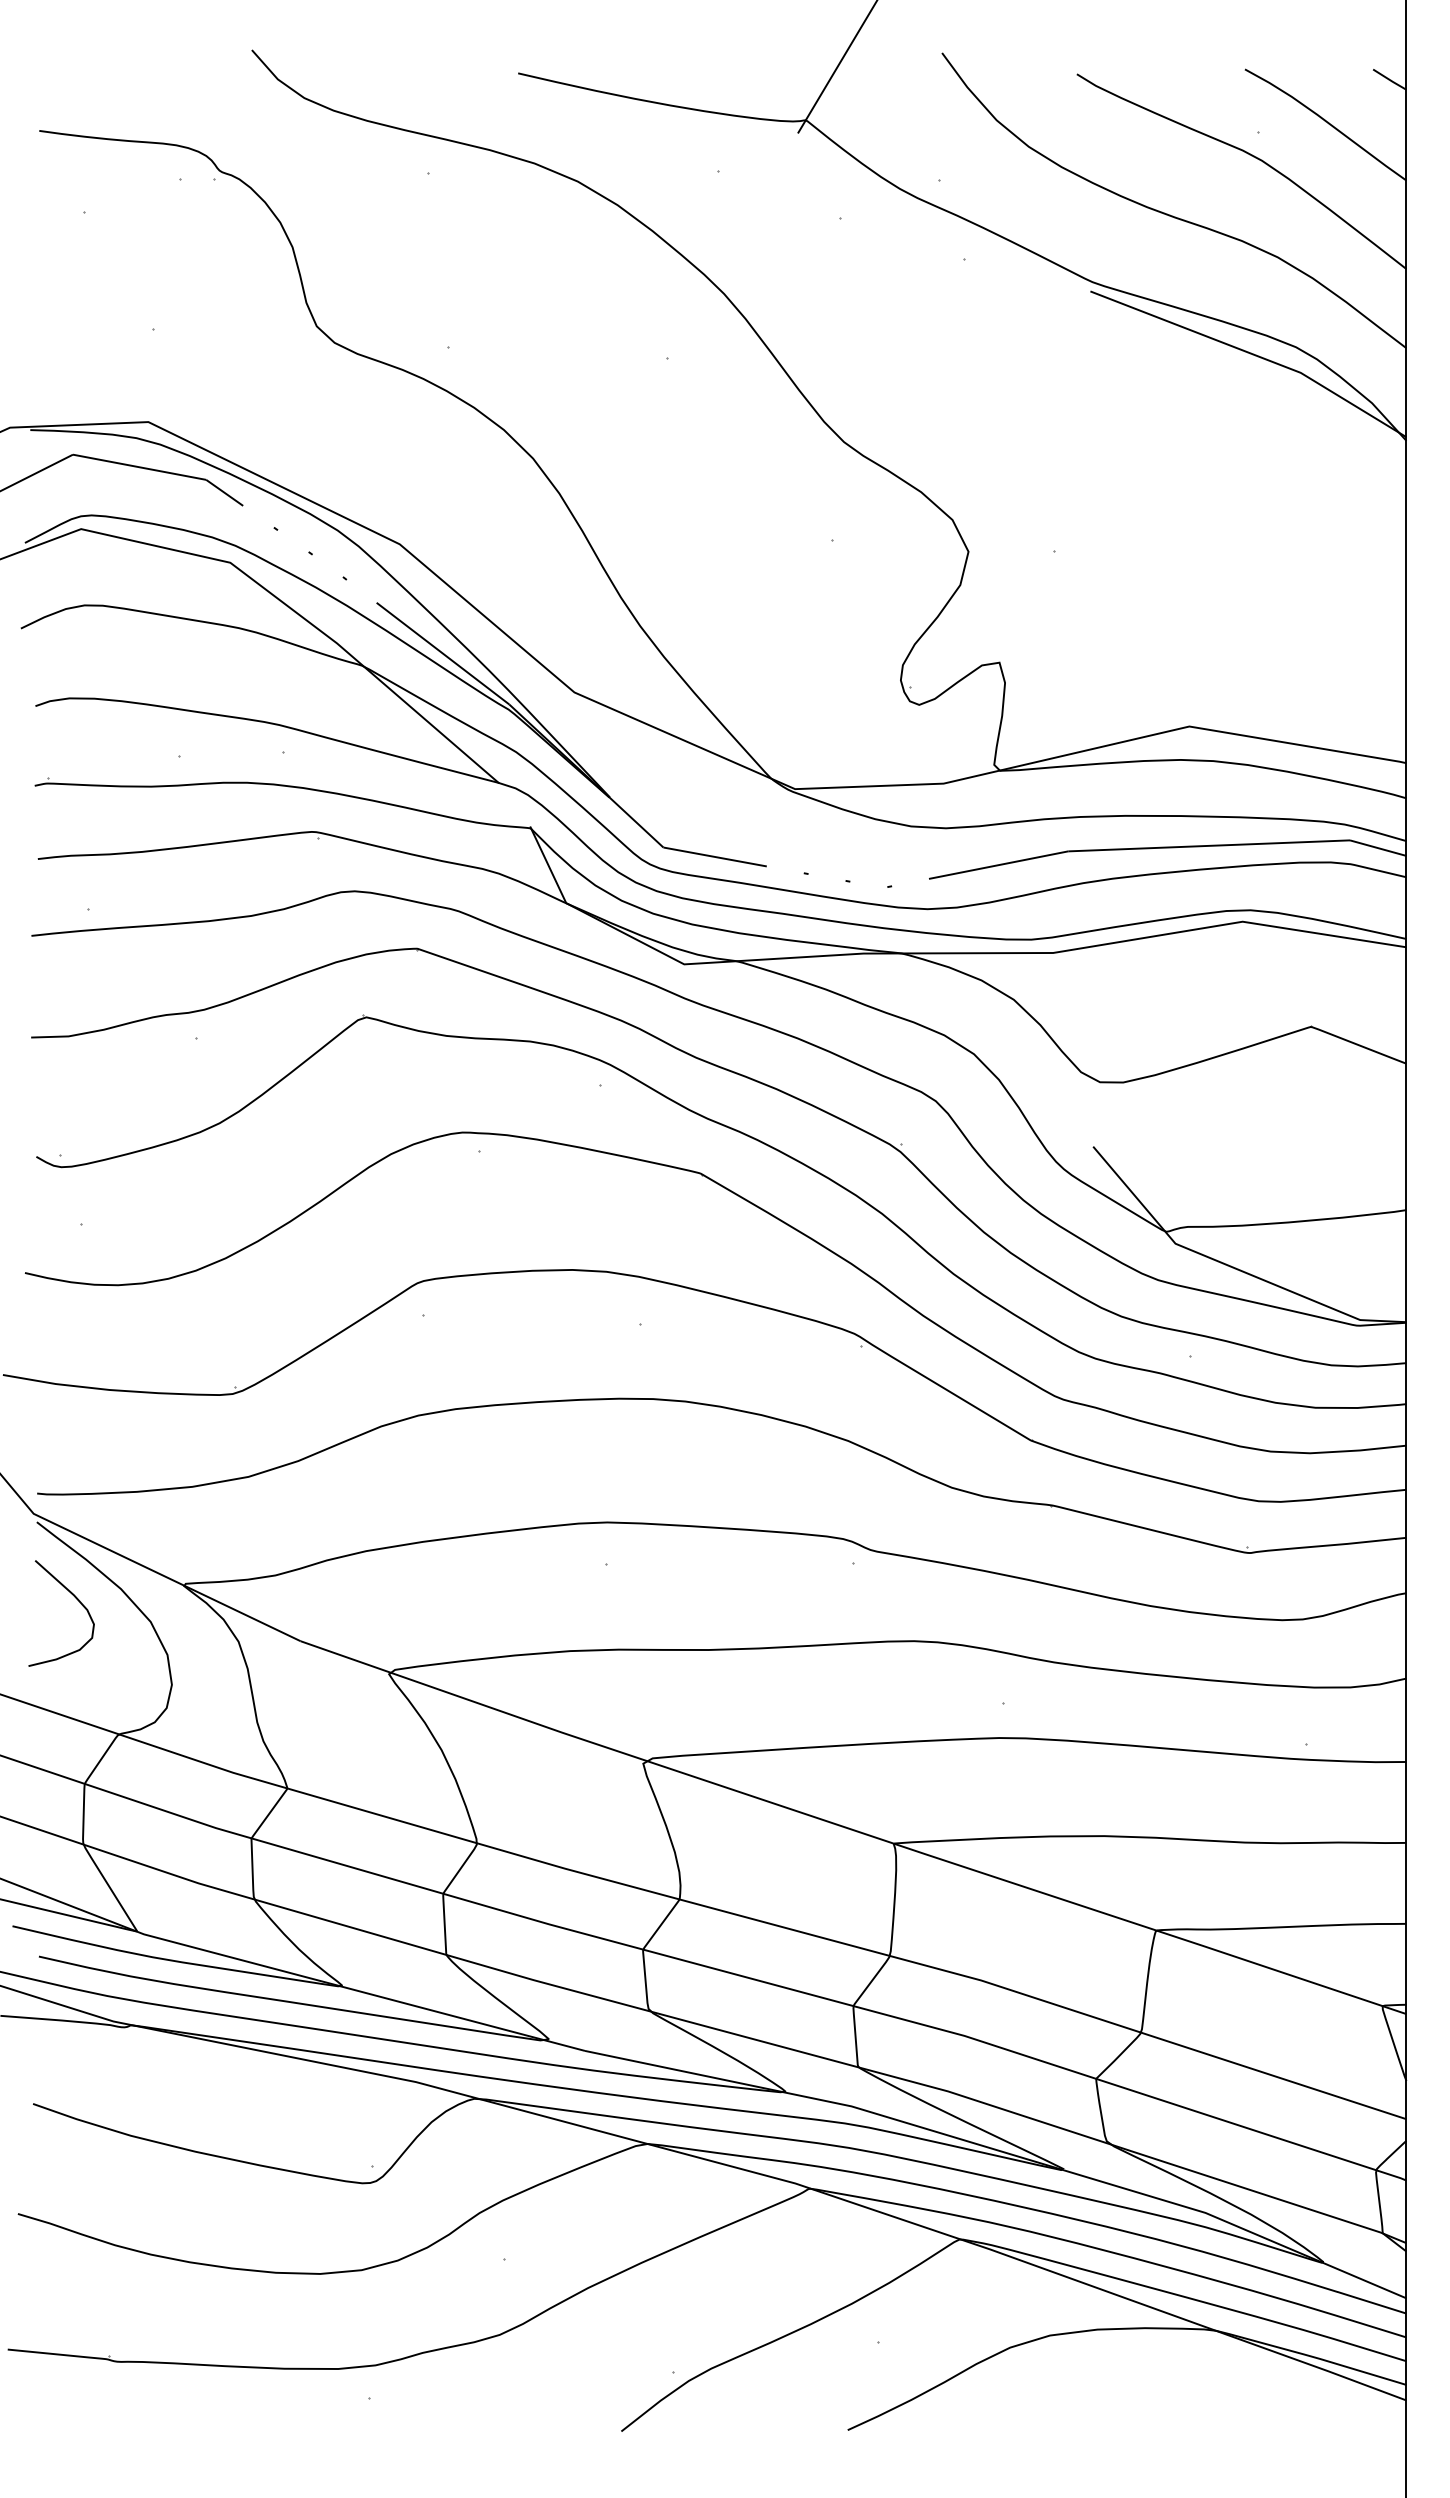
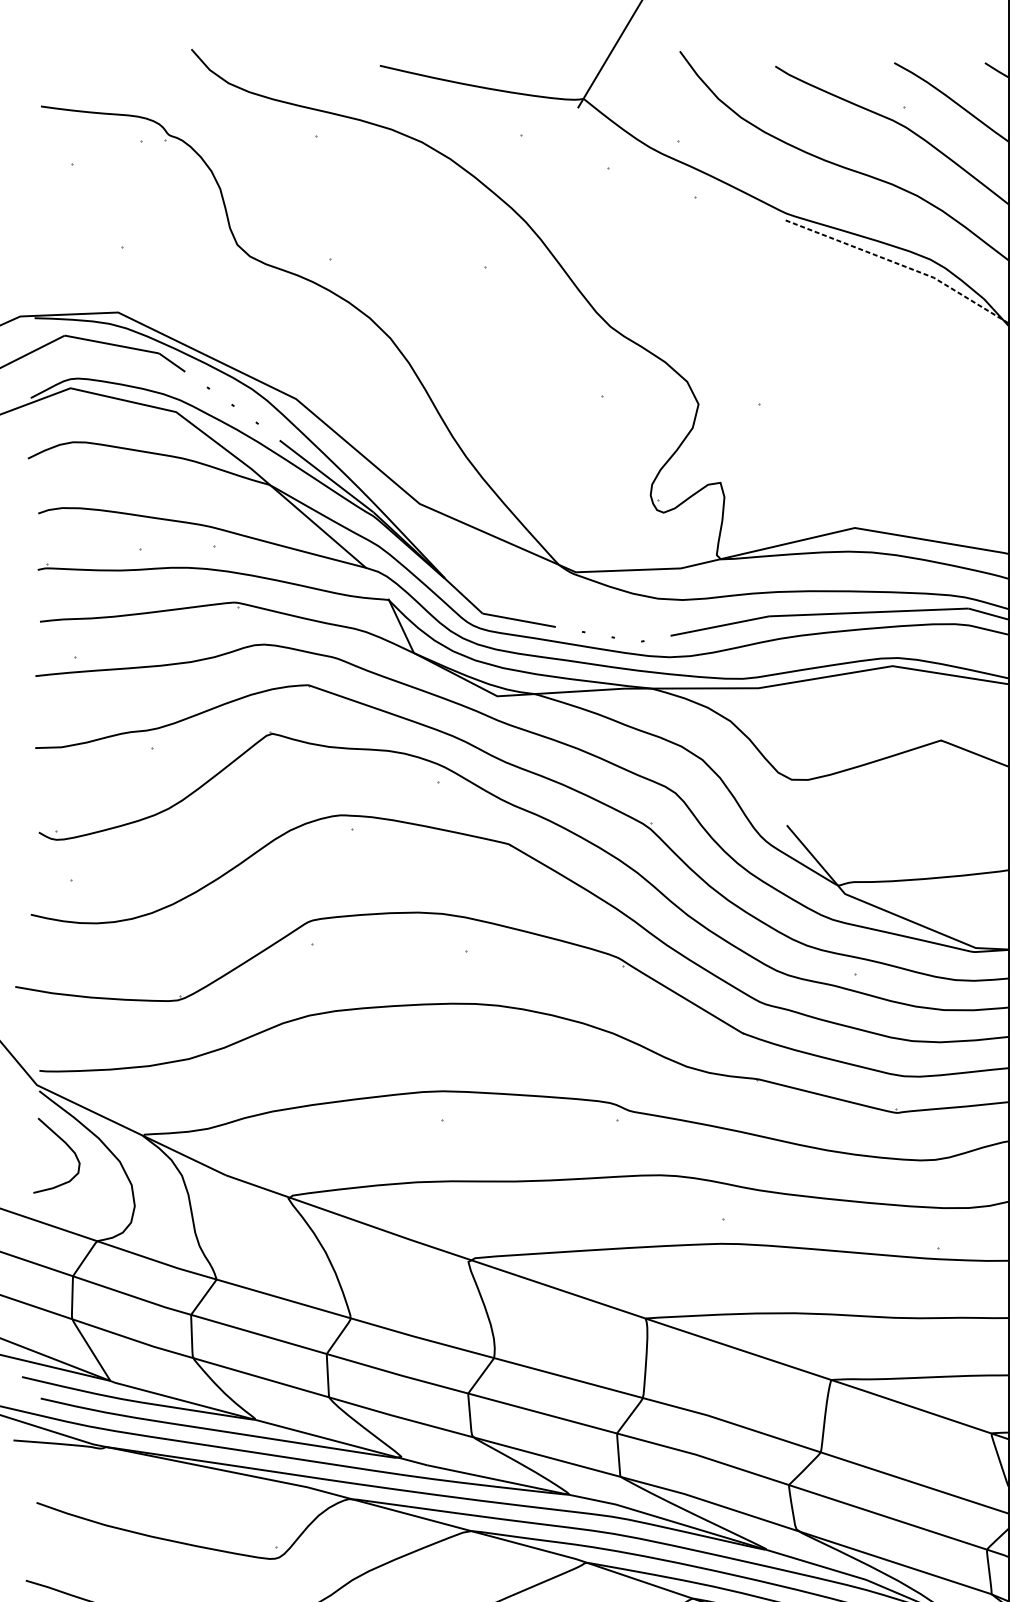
line: (1253, 354) -> (900, 264), solid -> dashed

